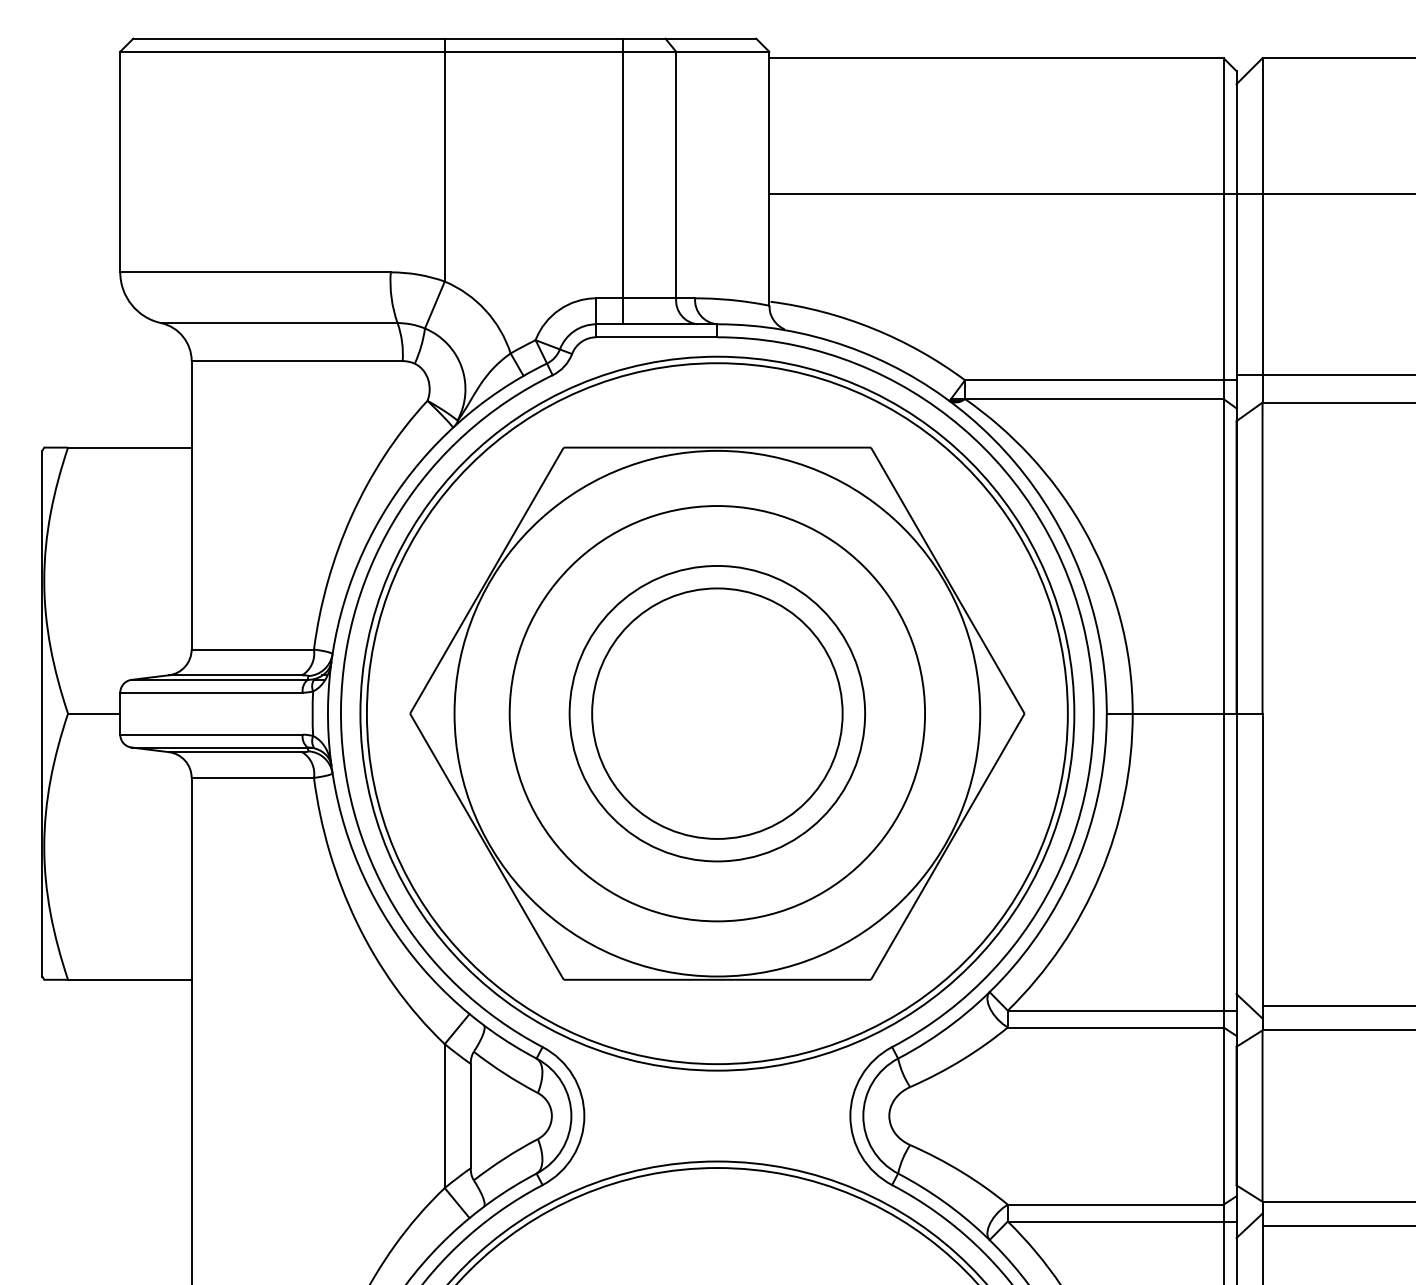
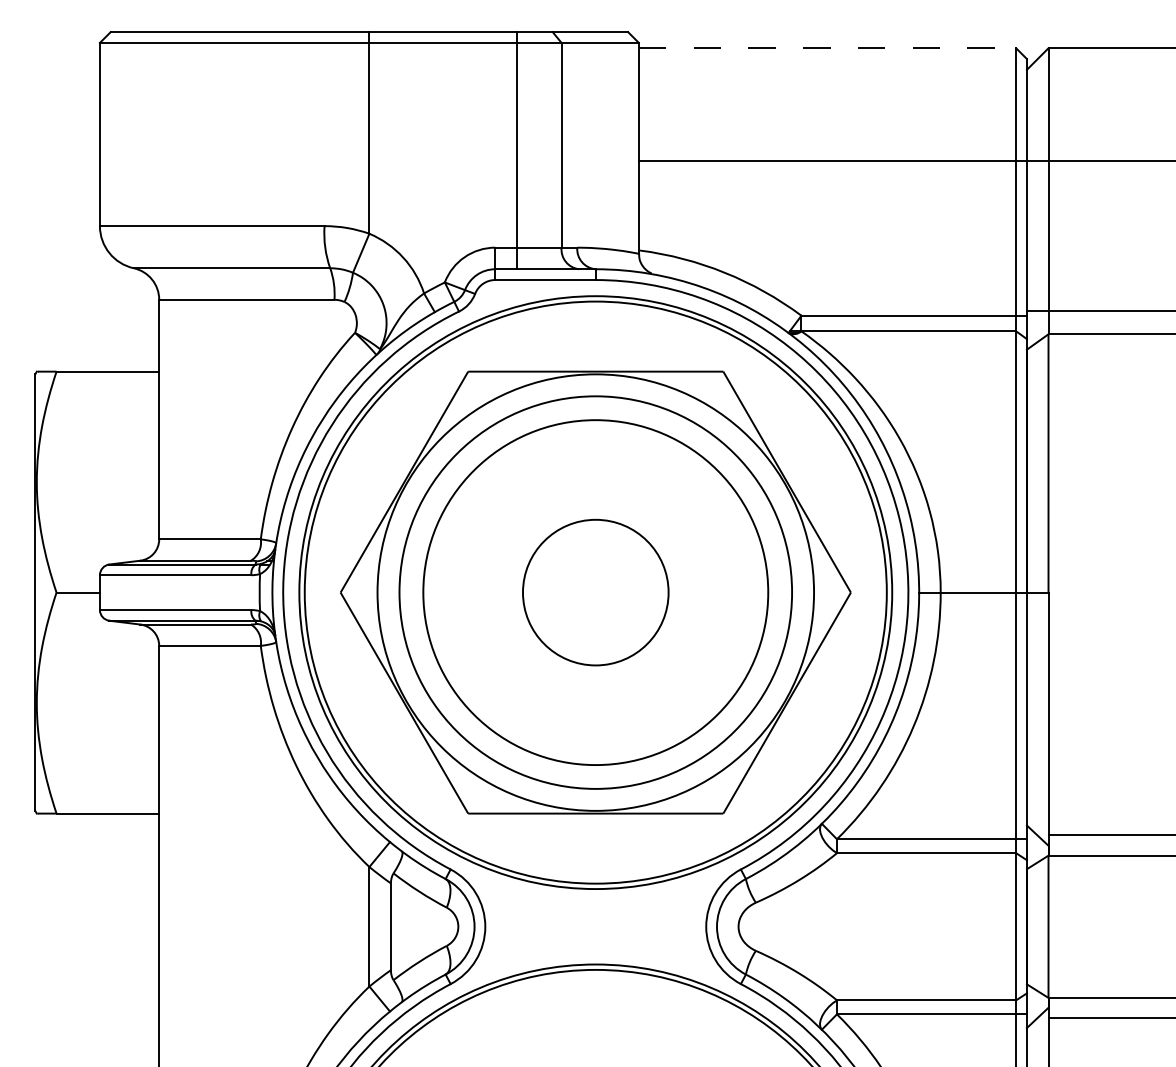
line: (996, 58) -> (827, 48), solid -> dashed
circle: (717, 713) -> (595, 592), size x0.7
circle: (717, 713) -> (595, 592), size x1.6

